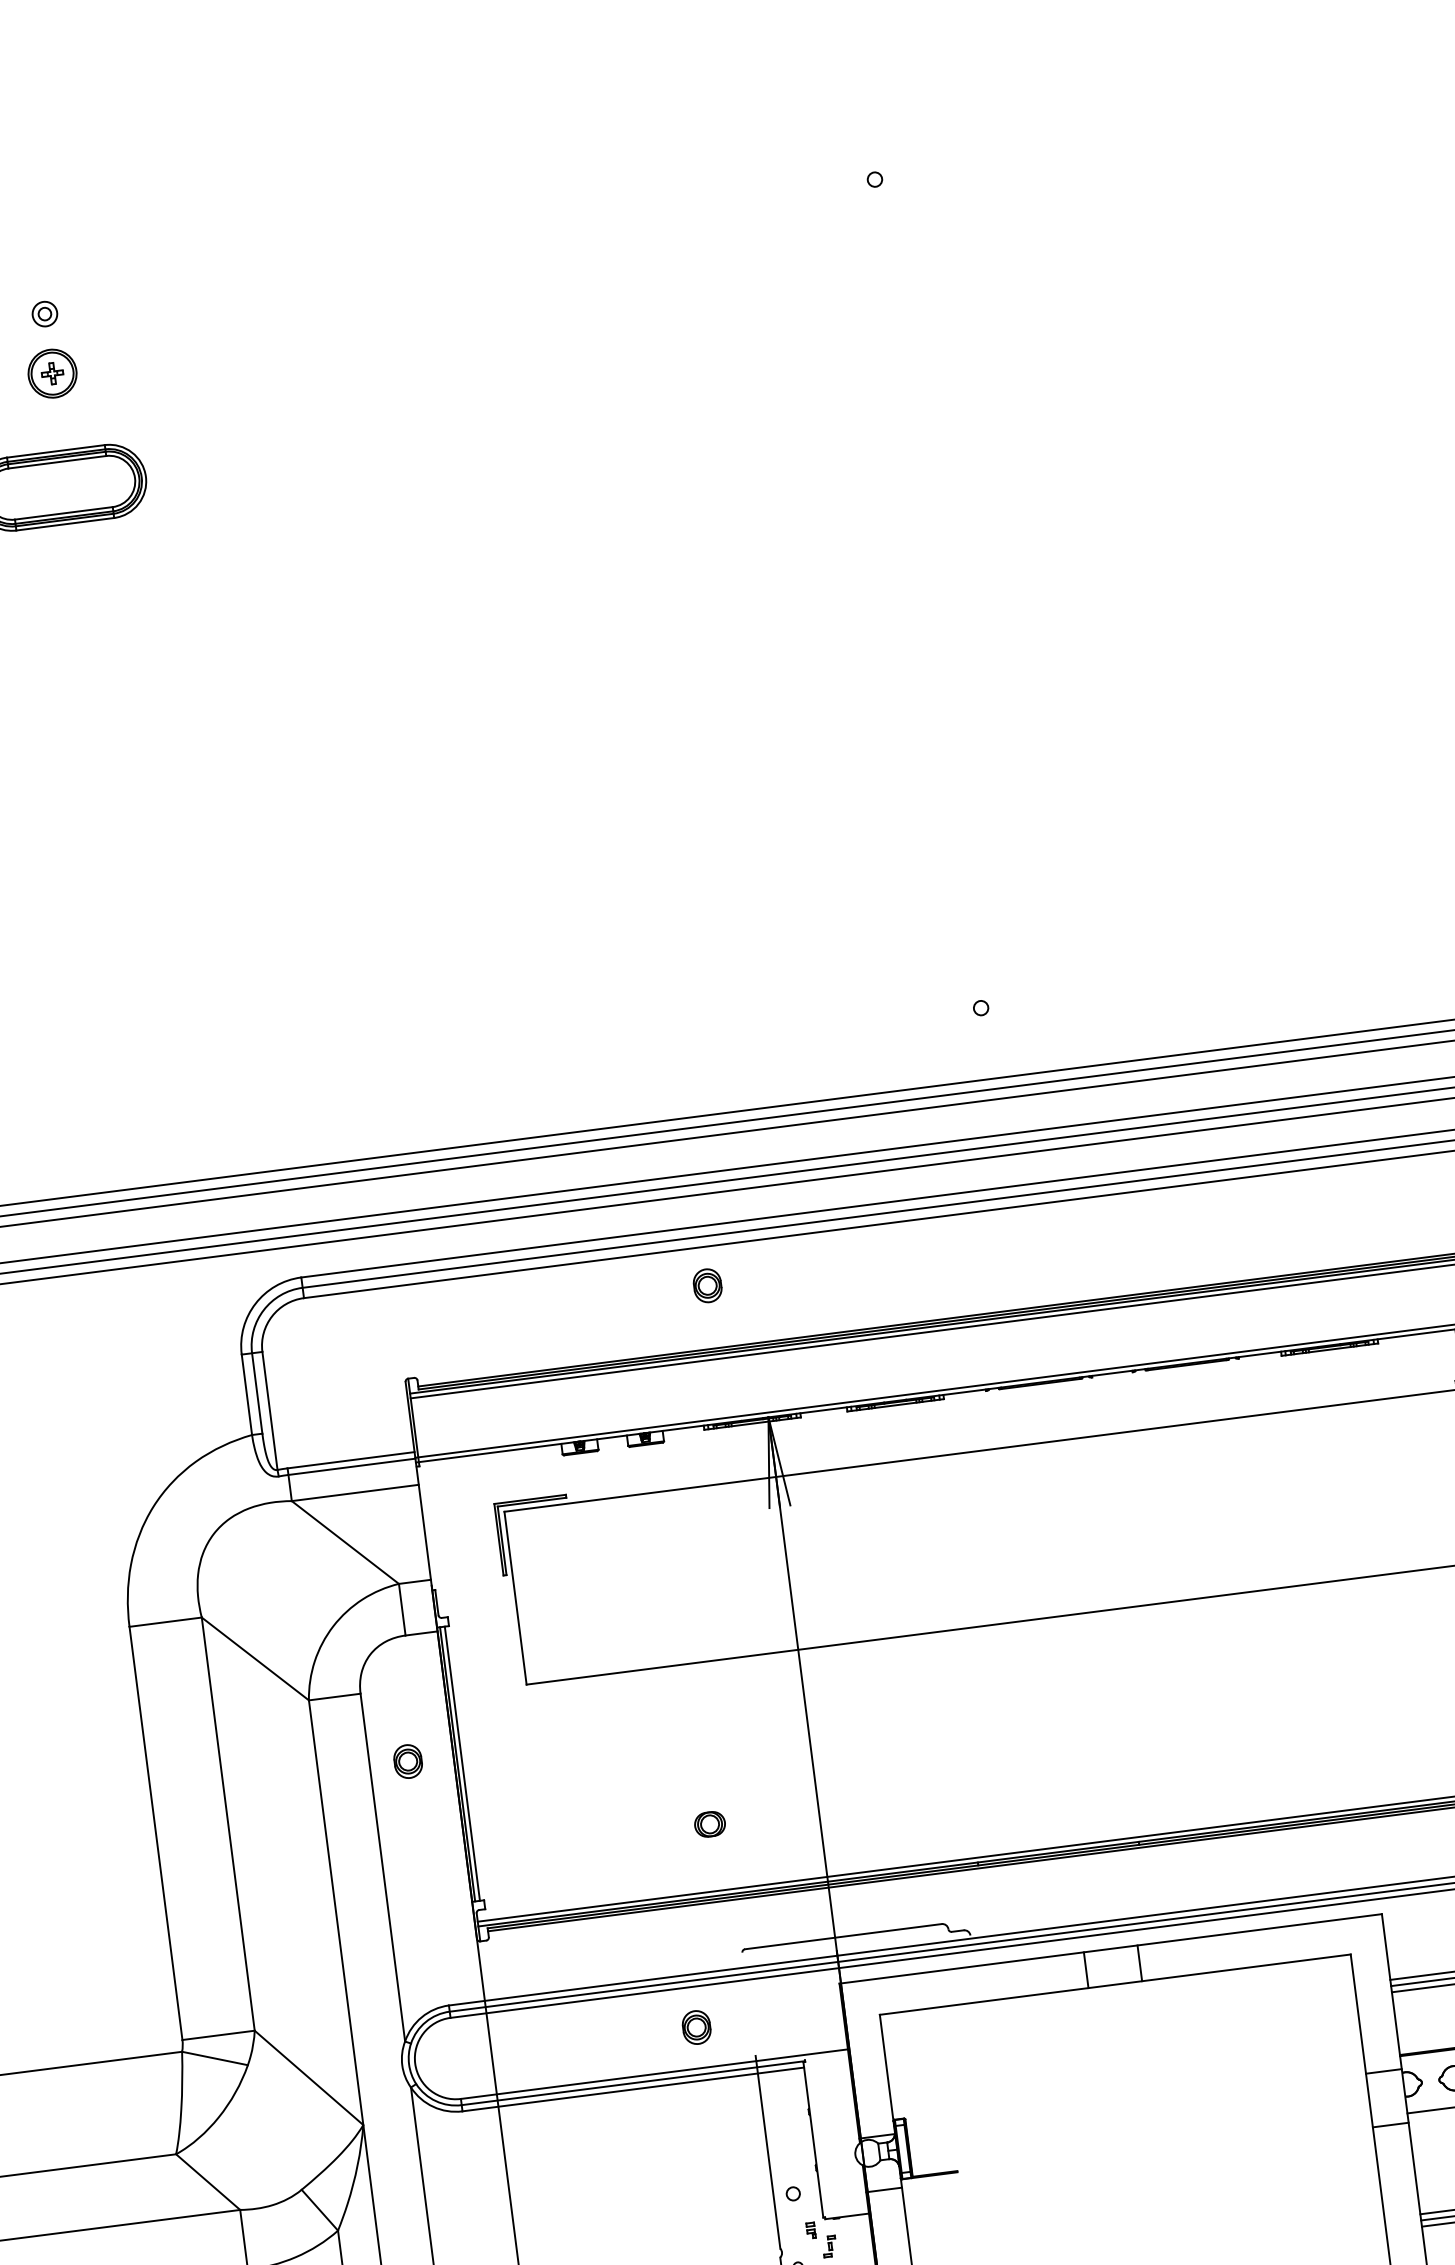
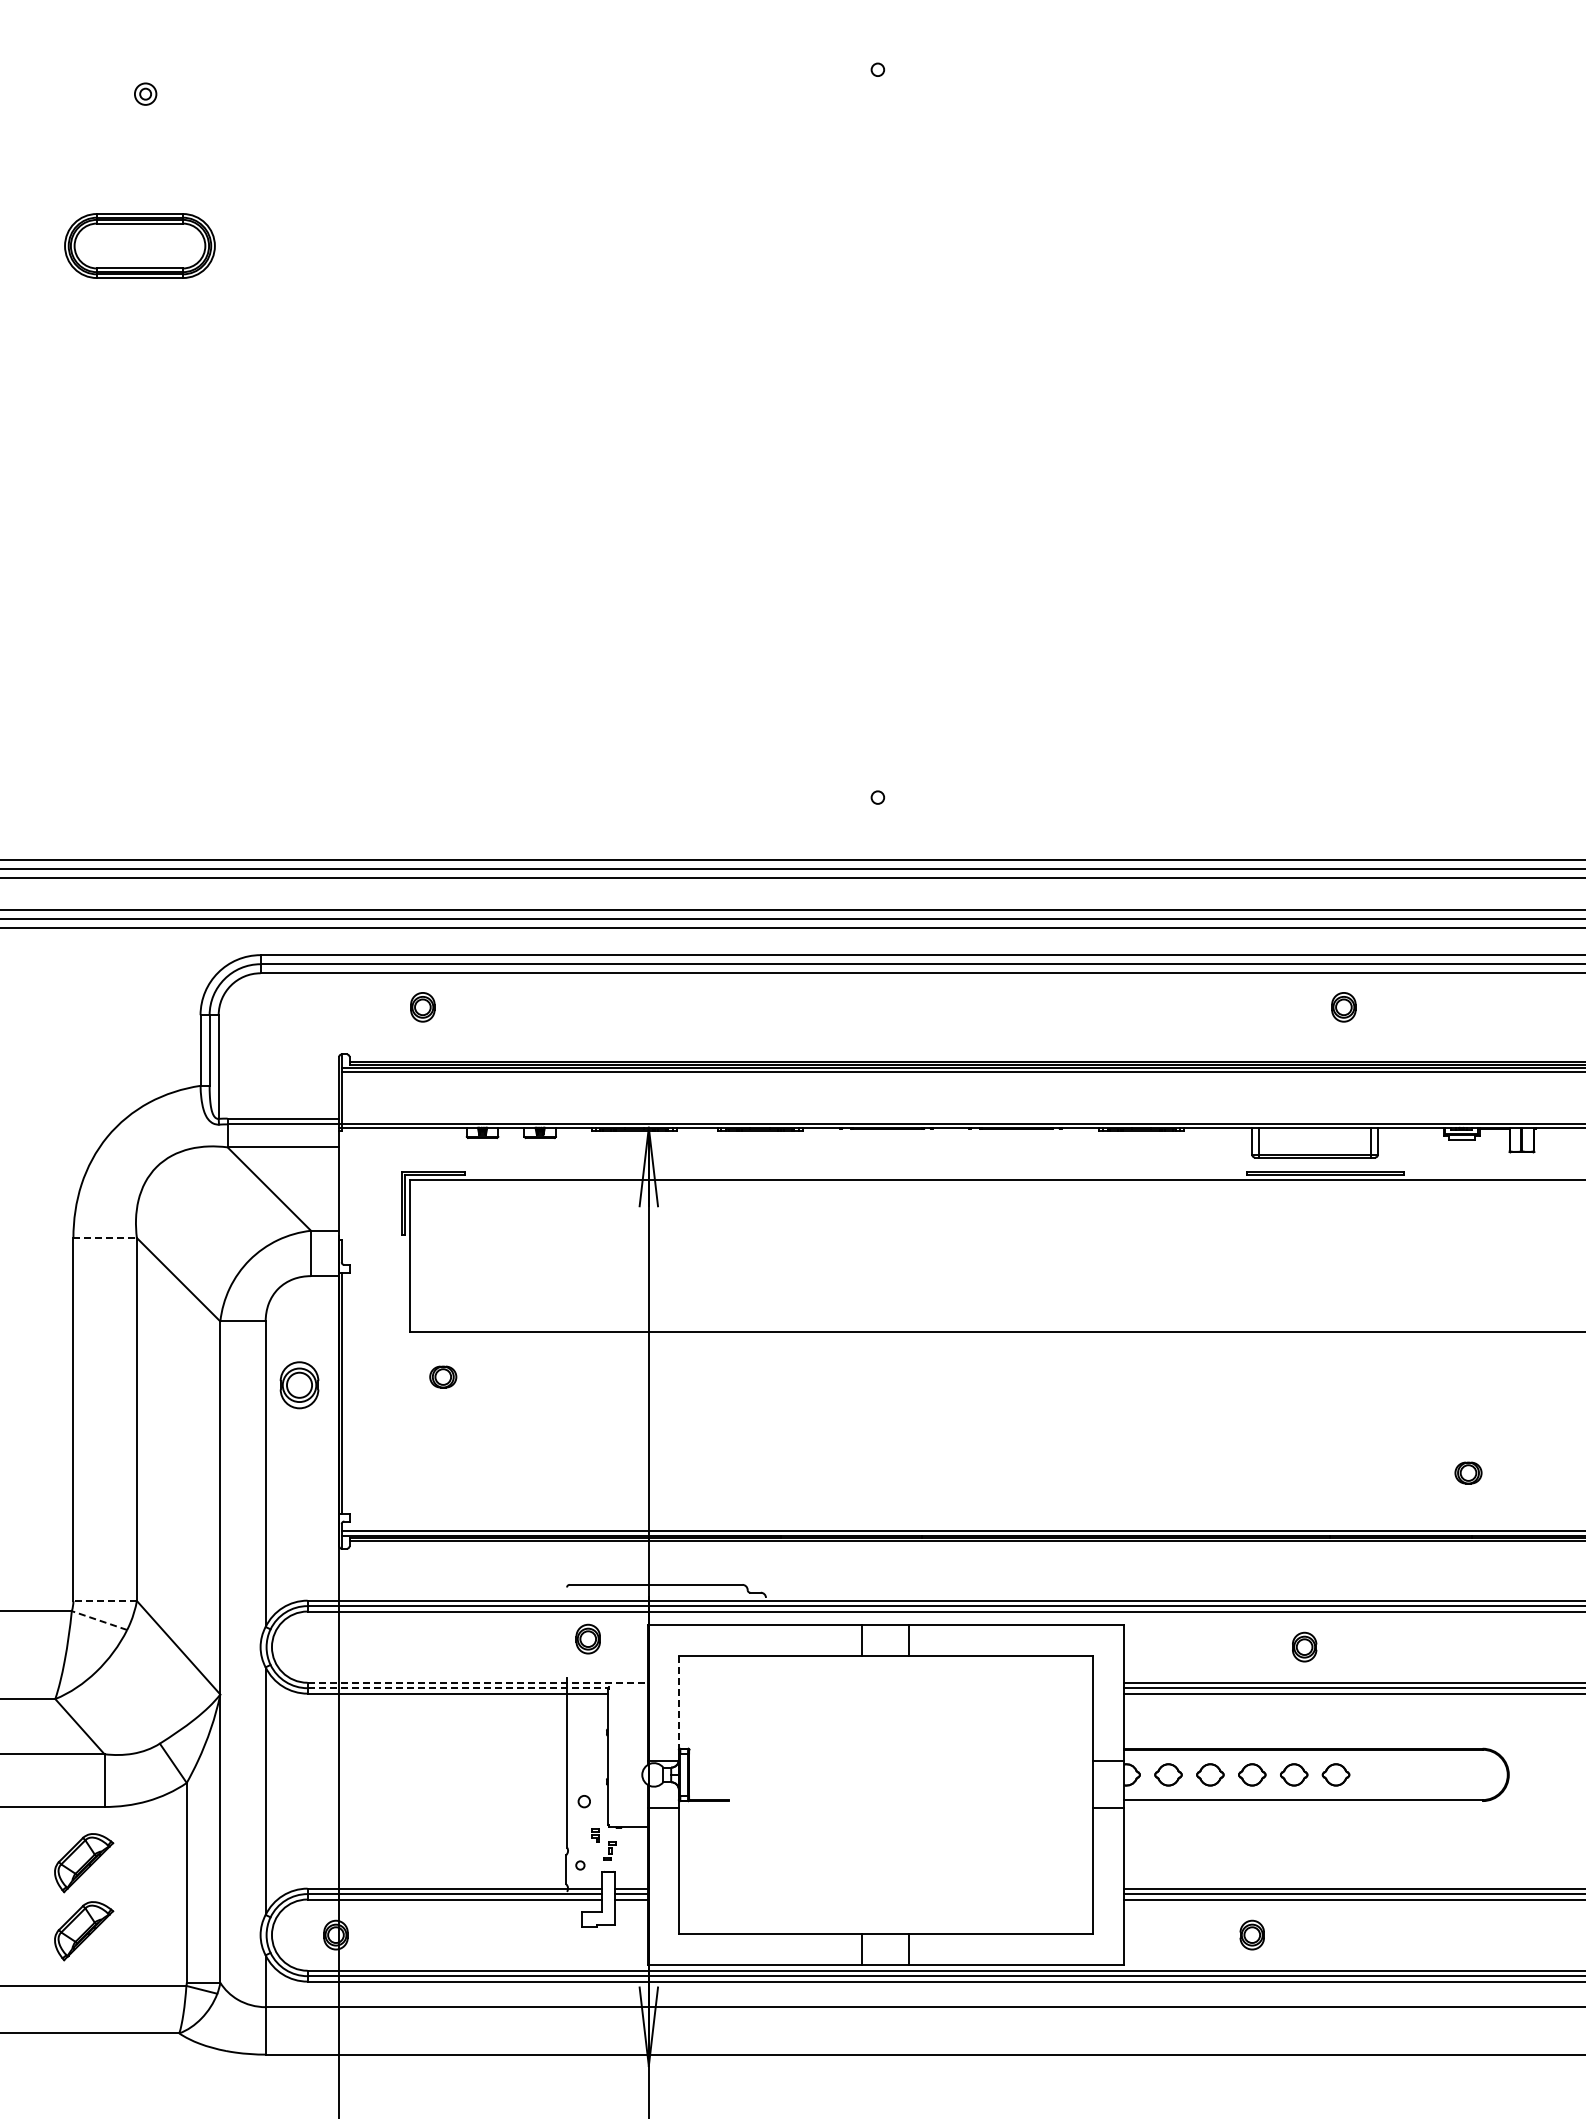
part: (52, 373) -> (145, 146), removed
part: (707, 1286) -> (422, 1007), moved
line: (166, 1622) -> (105, 1238), solid -> dashed
part: (407, 1761) -> (298, 1385), size x1.6
line: (461, 1762) -> (345, 1392), removed
part: (710, 1823) -> (443, 1376), moved
part: (695, 2026) -> (587, 1638), moved
line: (218, 2034) -> (105, 1600), solid -> dashed
line: (214, 2058) -> (99, 1620), solid -> dashed
line: (886, 2068) -> (678, 1703), solid -> dashed
line: (654, 2073) -> (477, 1682), solid -> dashed
line: (633, 2083) -> (458, 1688), solid -> dashed

